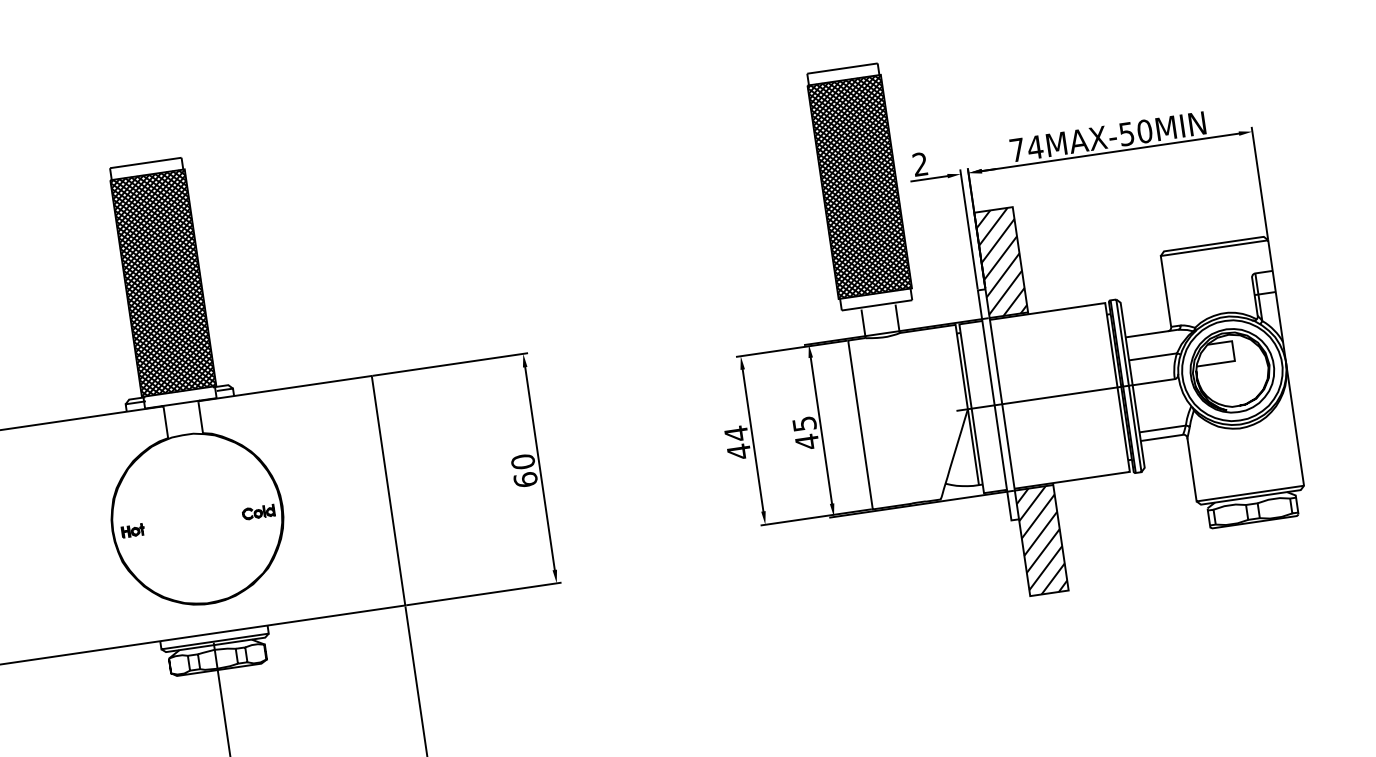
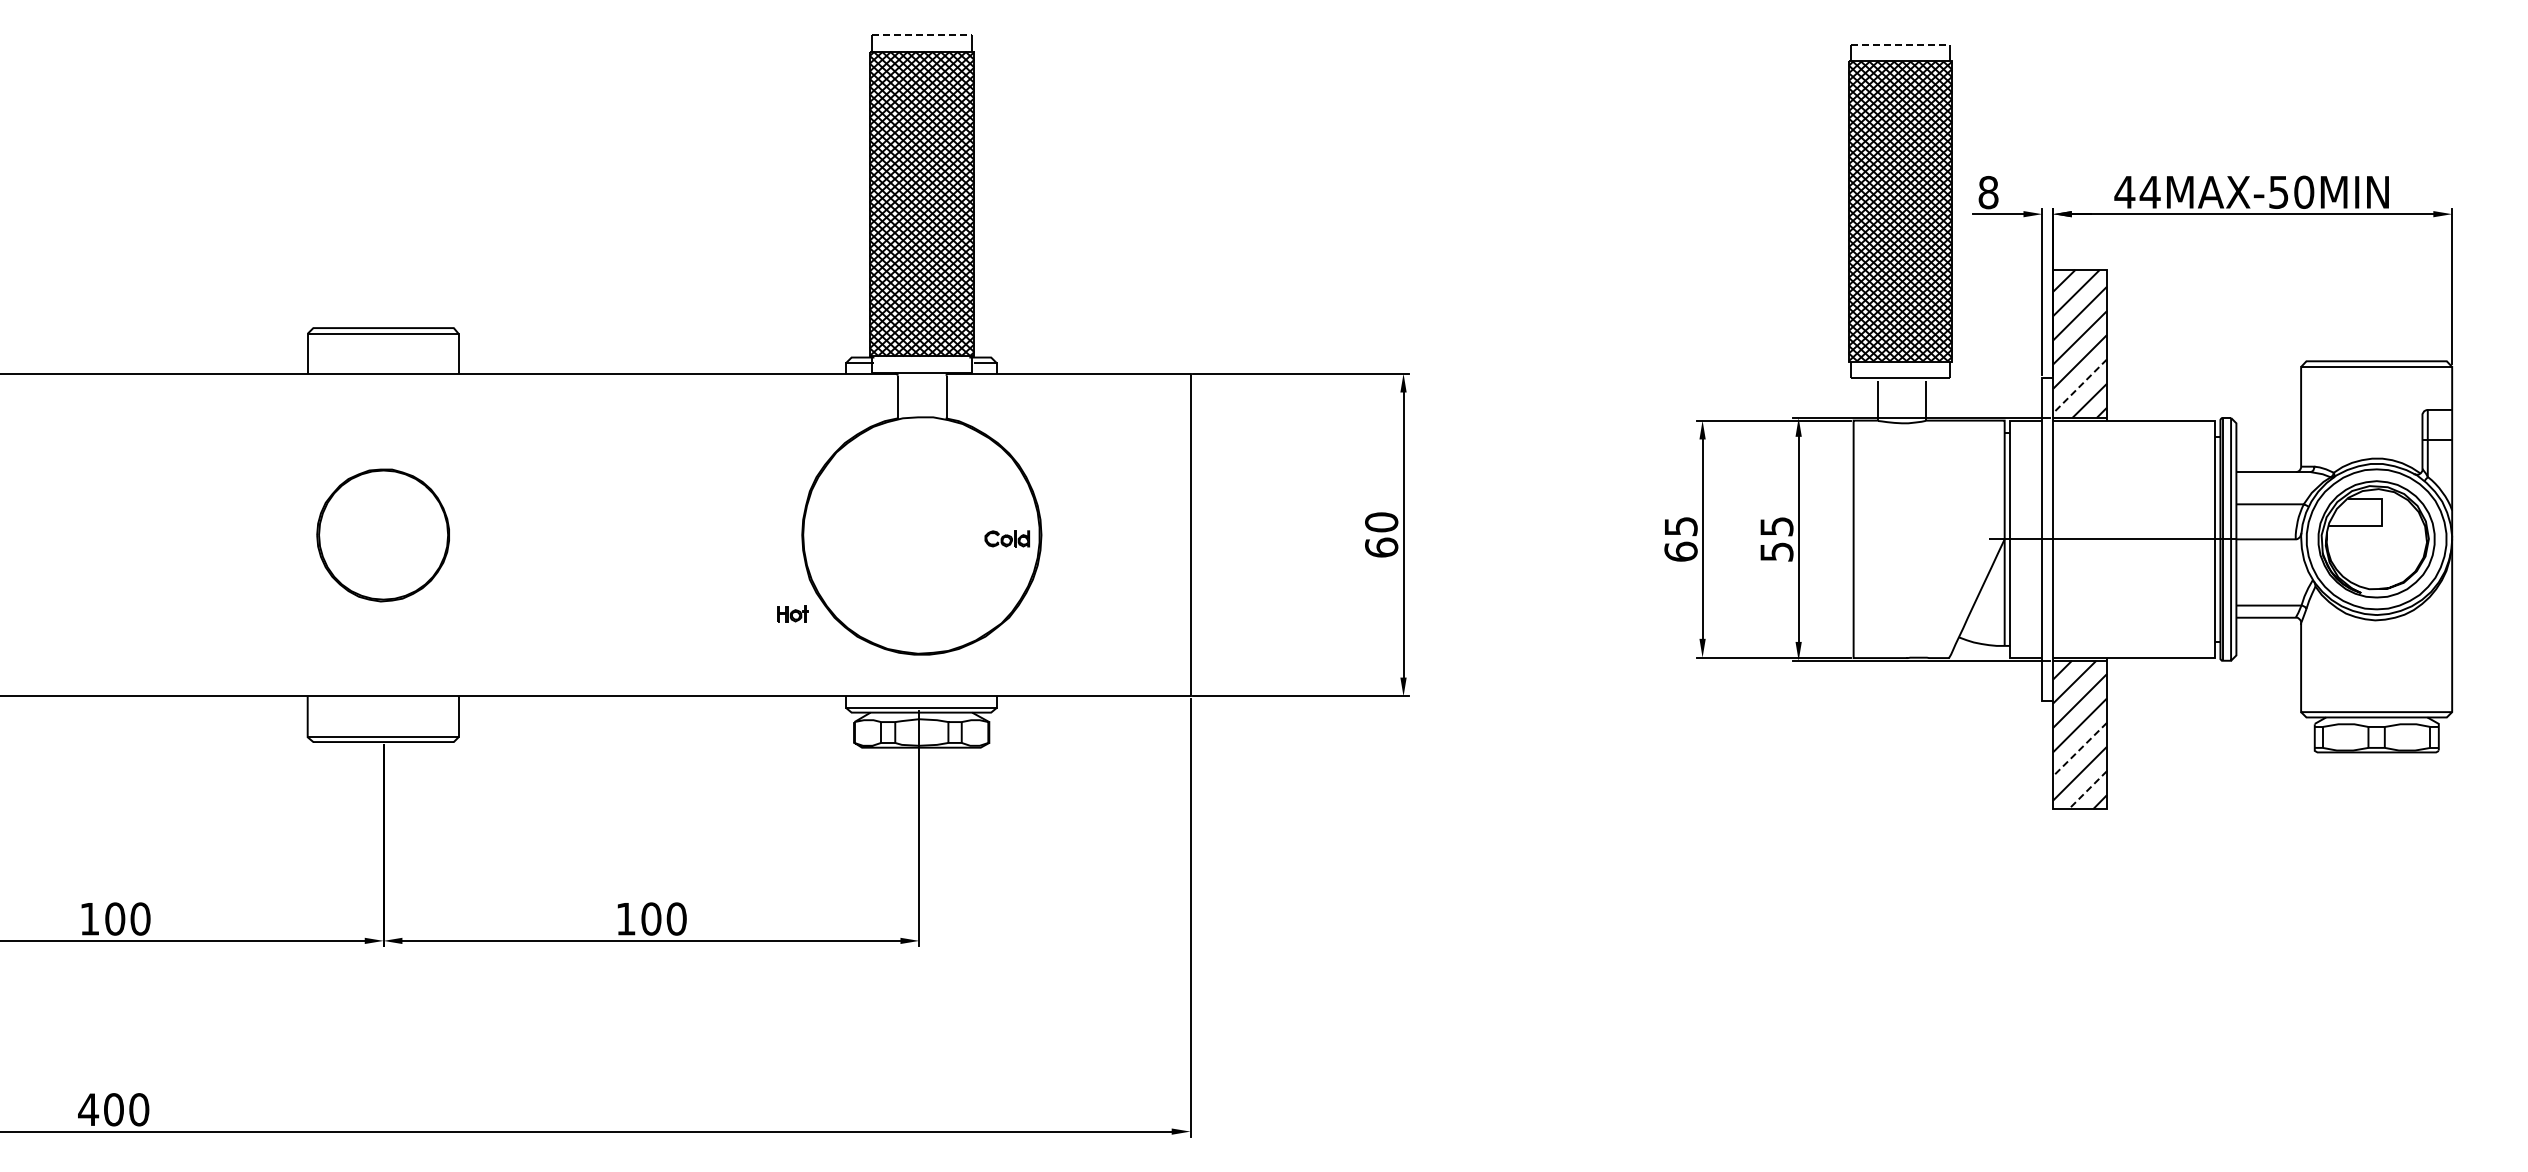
line: (842, 68) -> (1900, 44), solid -> dashed
text: (1017, 150) -> (2124, 192), 74MAX-50MIN -> 44MAX-50MIN
line: (146, 163) -> (922, 35), solid -> dashed
text: (920, 164) -> (1988, 192), 2 -> 8
line: (1005, 292) -> (2079, 386), solid -> dashed
text: (806, 441) -> (1776, 551), 45 -> 55
text: (737, 443) -> (1680, 539), 44 -> 65
part: (132, 530) -> (792, 613), moved
line: (1042, 550) -> (2079, 749), solid -> dashed
line: (1052, 579) -> (2087, 790), solid -> dashed

